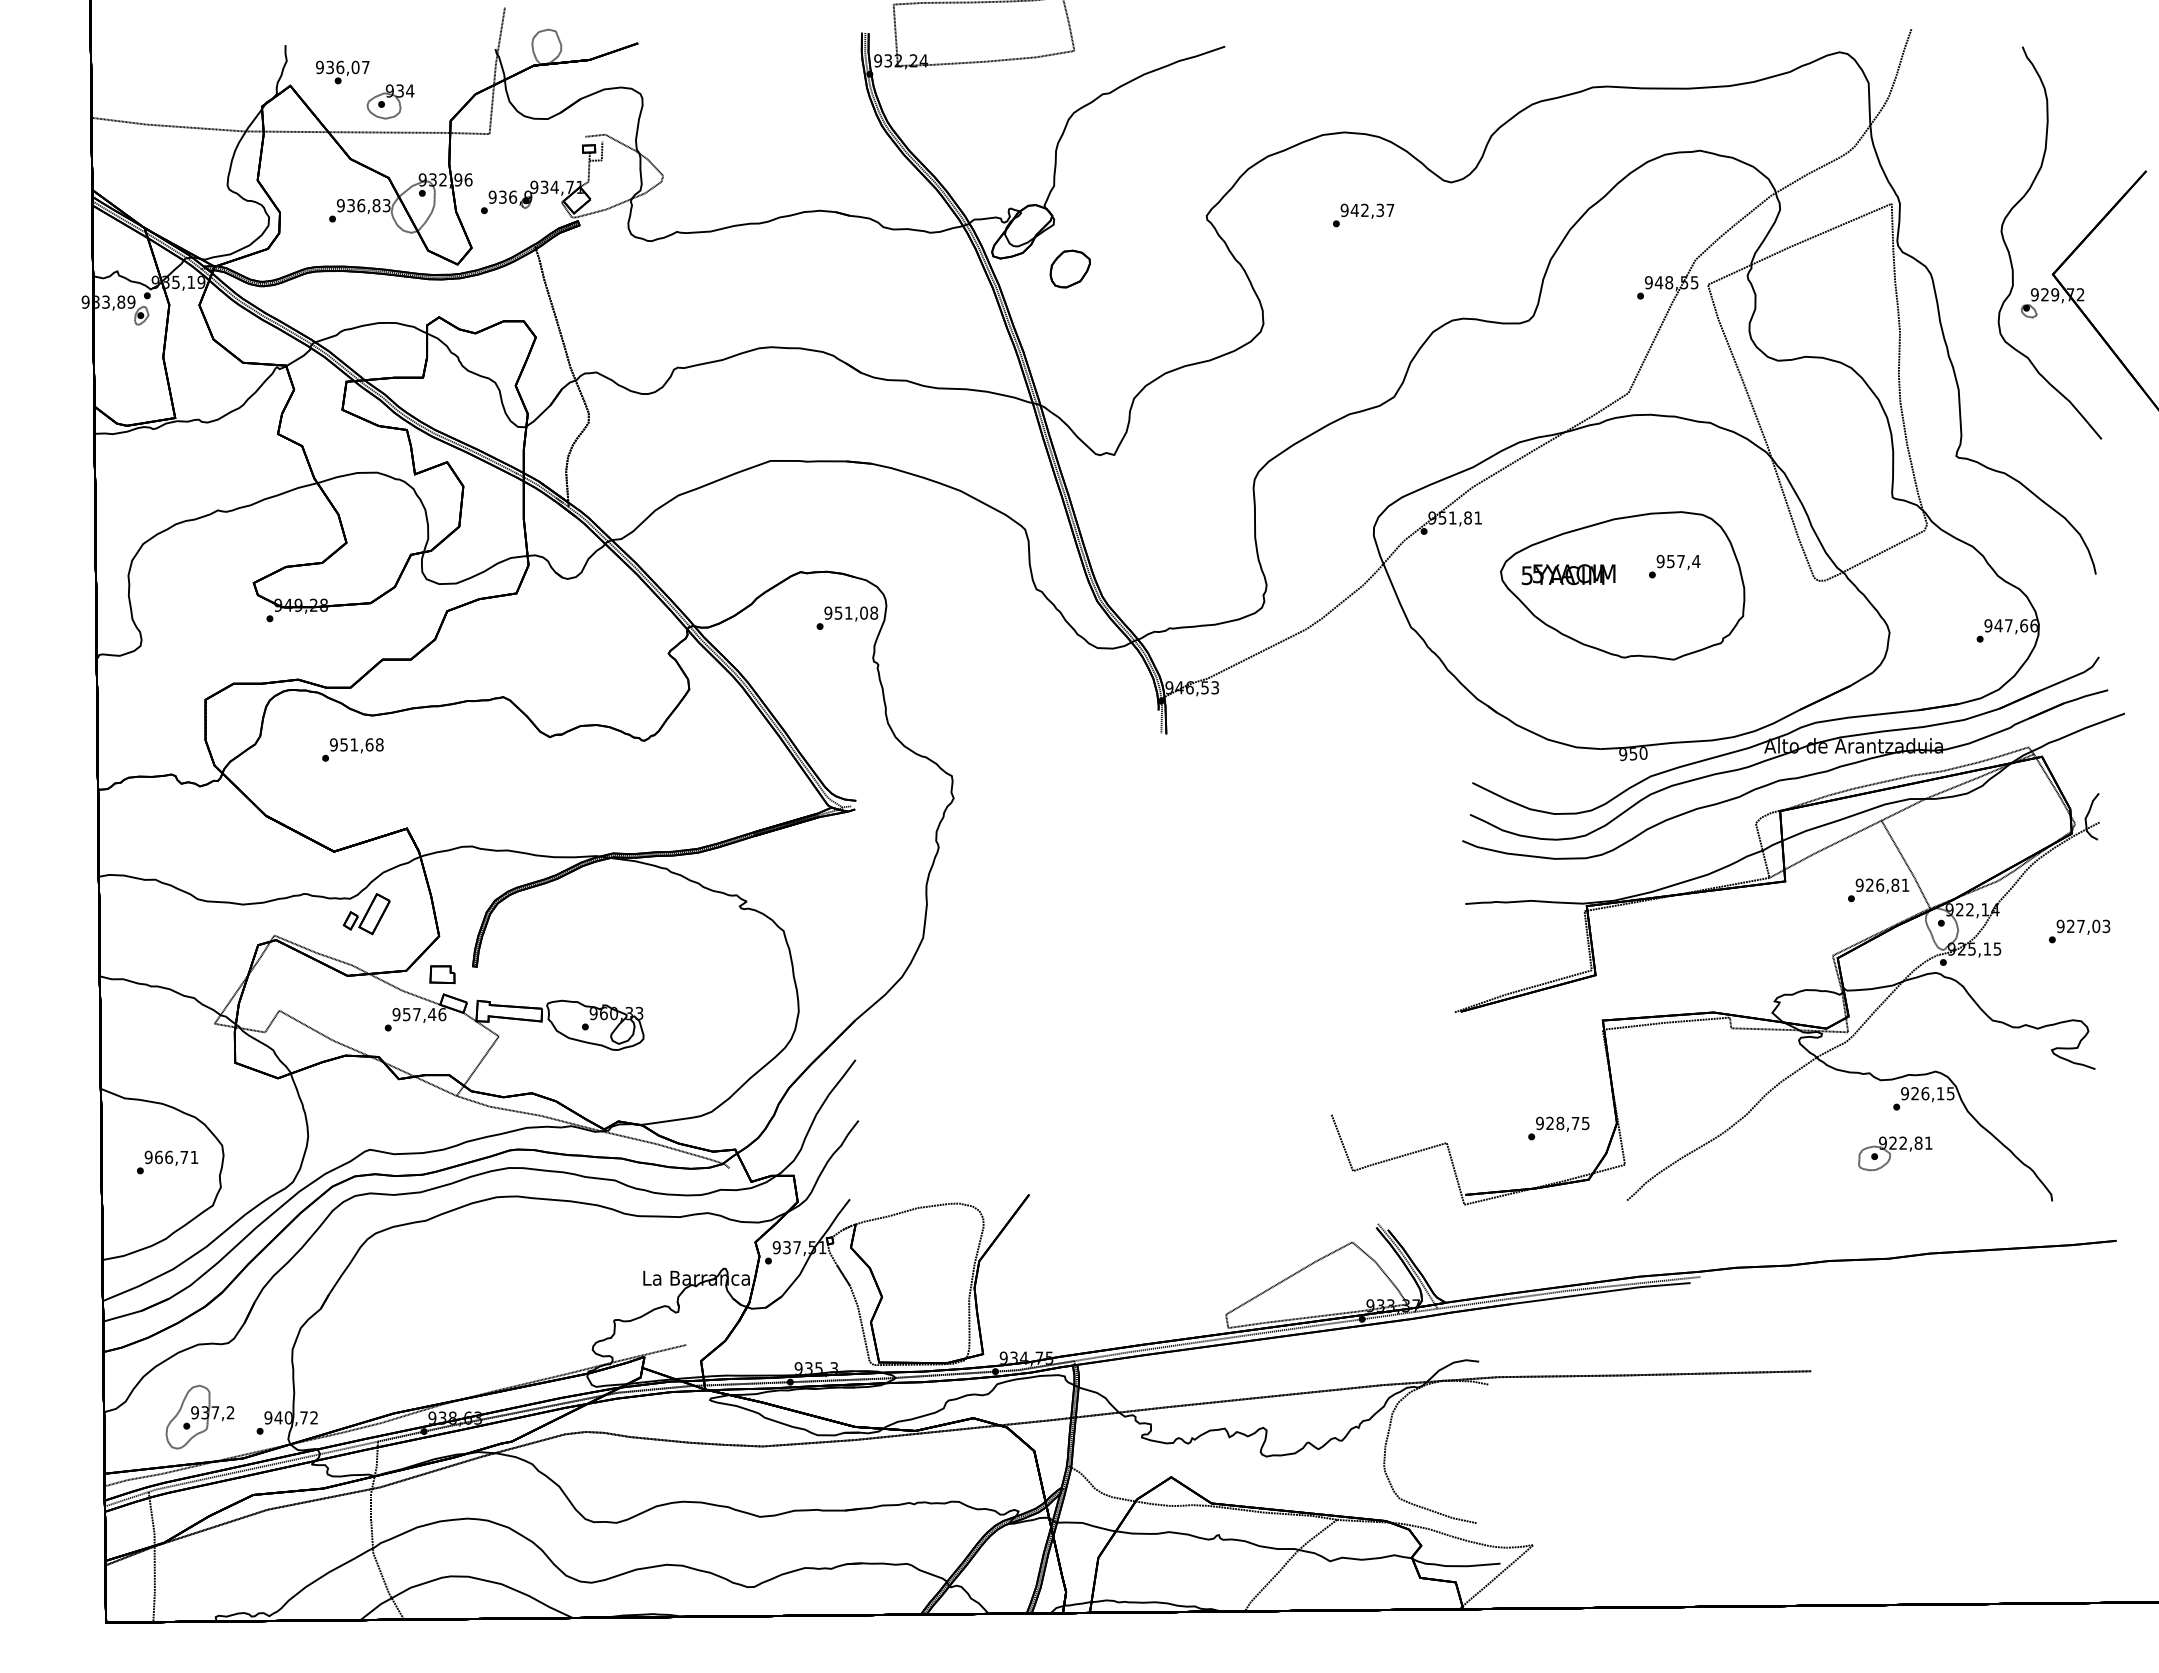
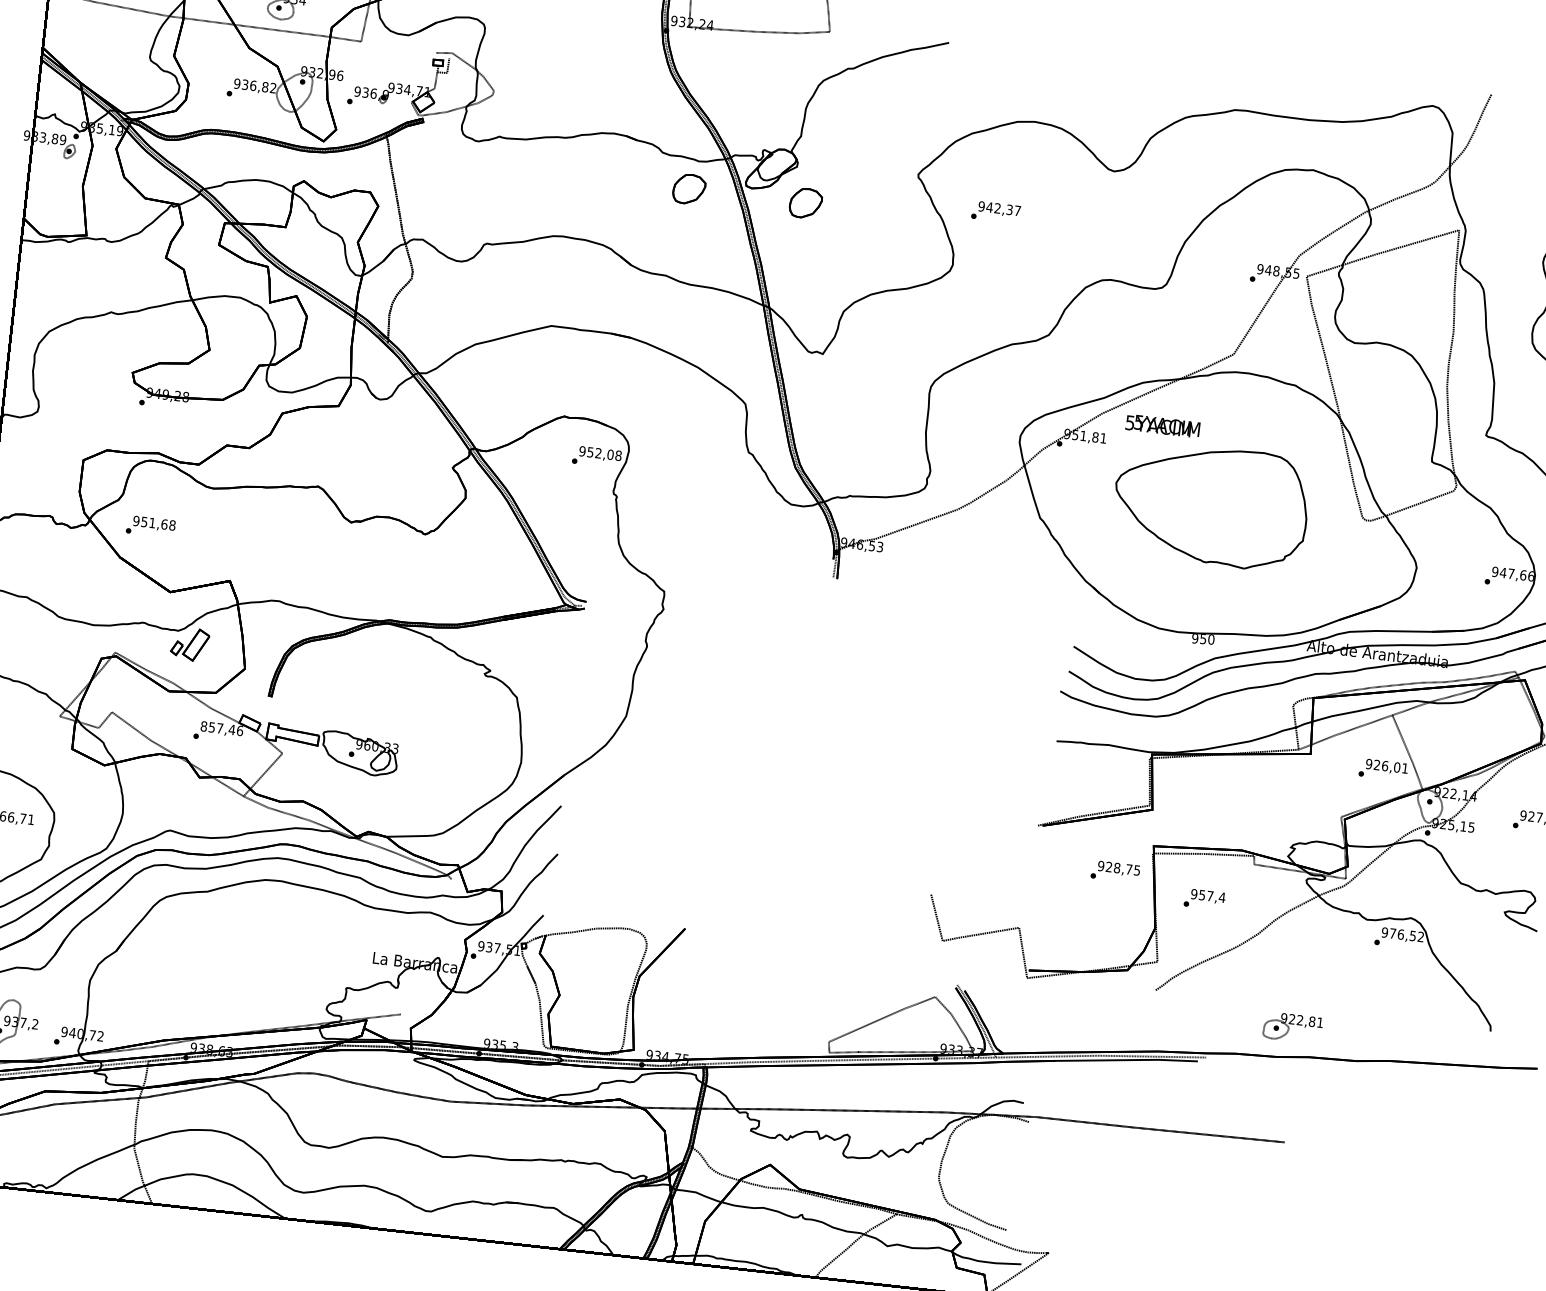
text: (386, 205) -> (273, 88), 936,83 -> 936,82
text: (1363, 215) -> (996, 212), moved
part: (921, 268) -> (688, 188), added
text: (1674, 566) -> (1204, 899), moved
text: (1568, 574) -> (1162, 425), moved
text: (848, 612) -> (598, 452), 951,08 -> 952,08
text: (352, 749) -> (150, 526), moved
text: (1895, 885) -> (1397, 767), 926,81 -> 926,01
part: (442, 974) -> (244, 699), removed
text: (396, 1014) -> (203, 726), 957,46 -> 857,46
text: (1932, 1093) -> (1406, 935), 926,15 -> 976,52
text: (1558, 1128) -> (1115, 871), moved
part: (1895, 1153) -> (1293, 1027), moved

